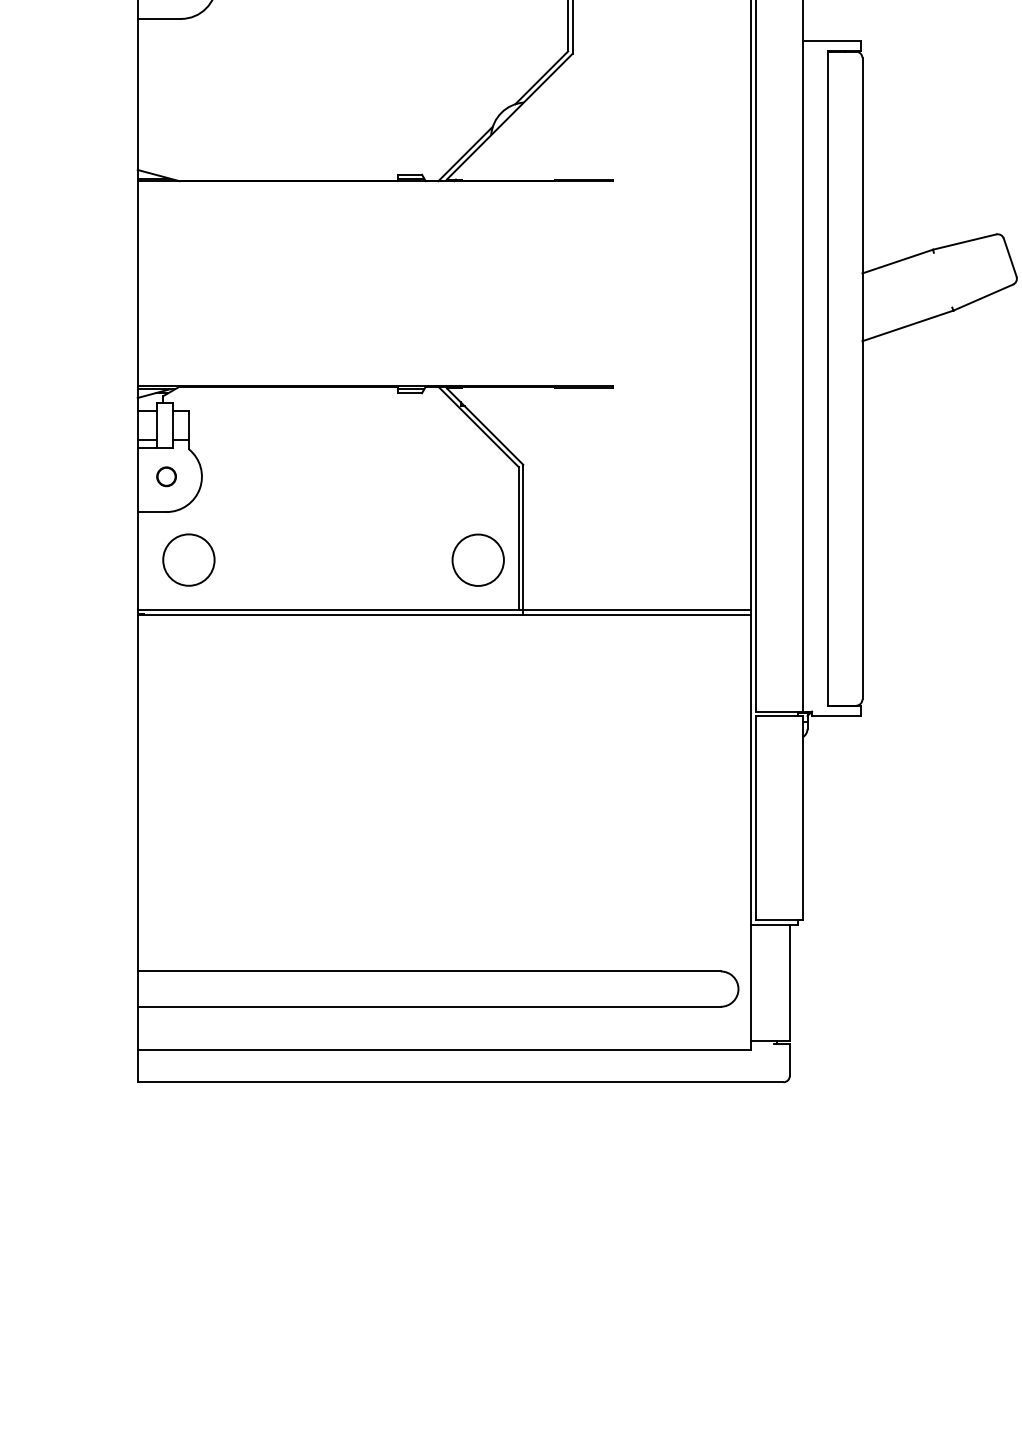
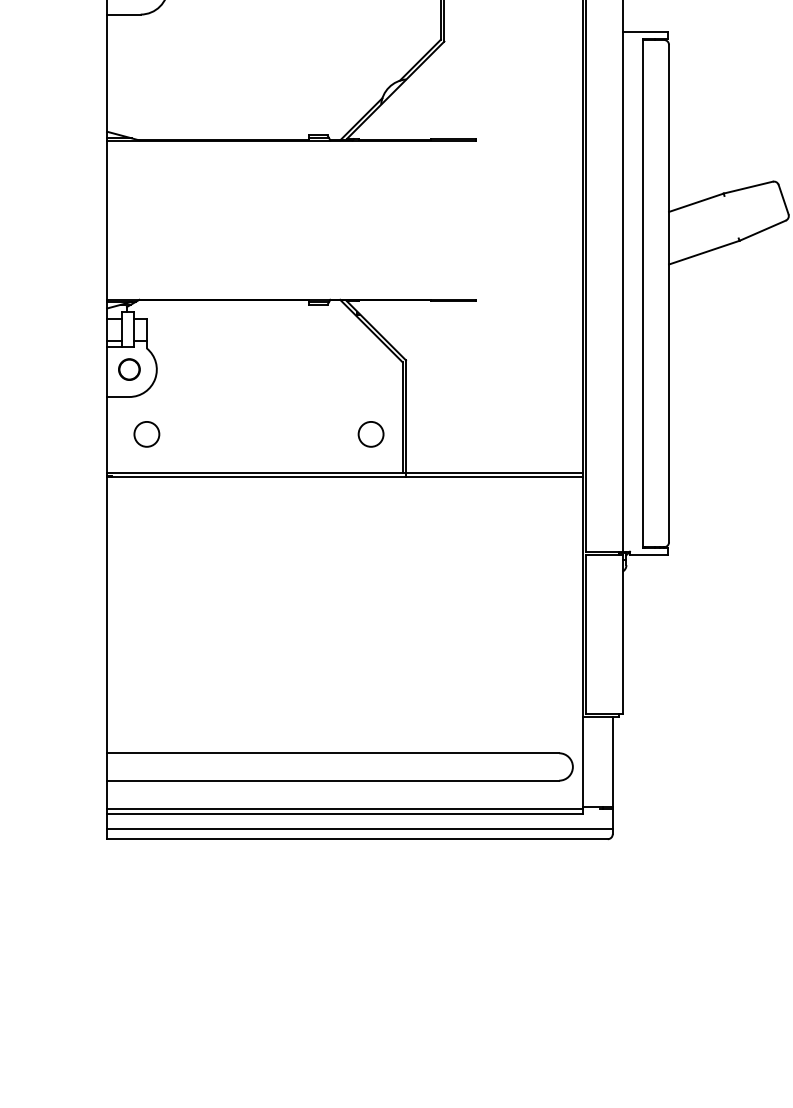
part: (166, 476) -> (129, 369), size x1.43
circle: (189, 560) -> (147, 434), size x0.62
circle: (478, 560) -> (371, 434), size x0.62
line: (444, 1043) -> (344, 809), added
line: (463, 1069) -> (359, 829), added

